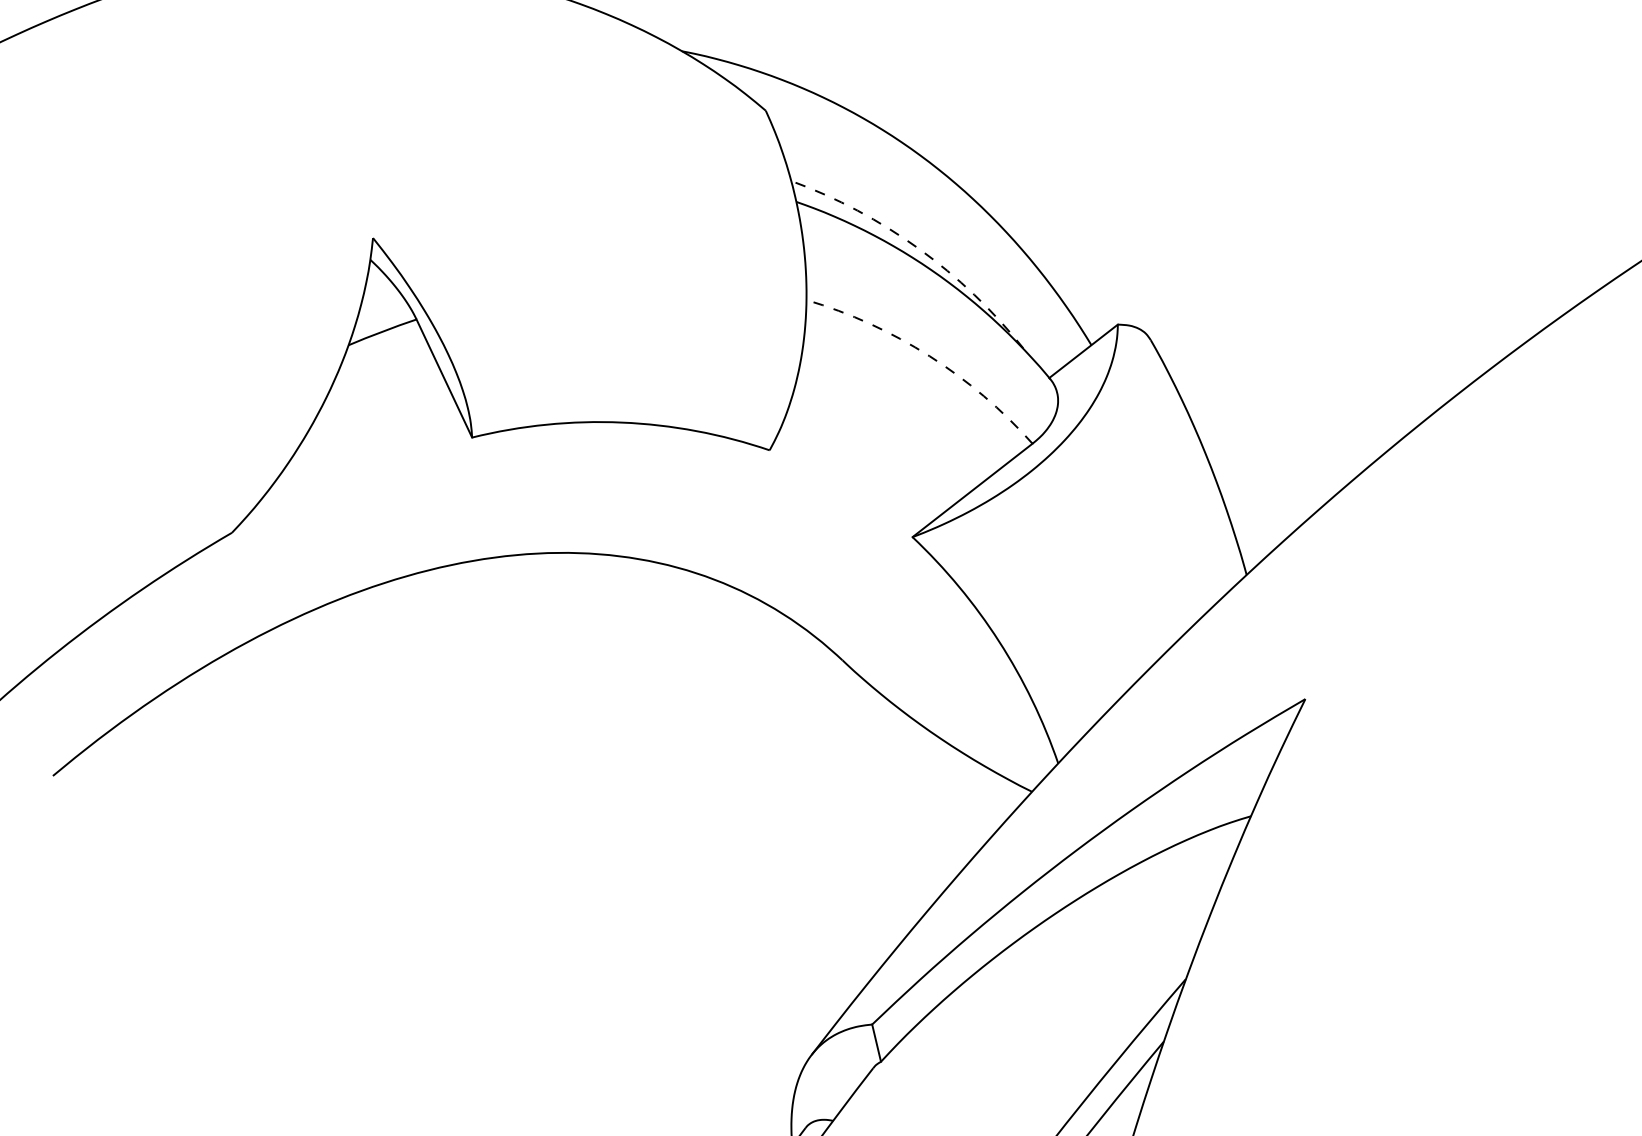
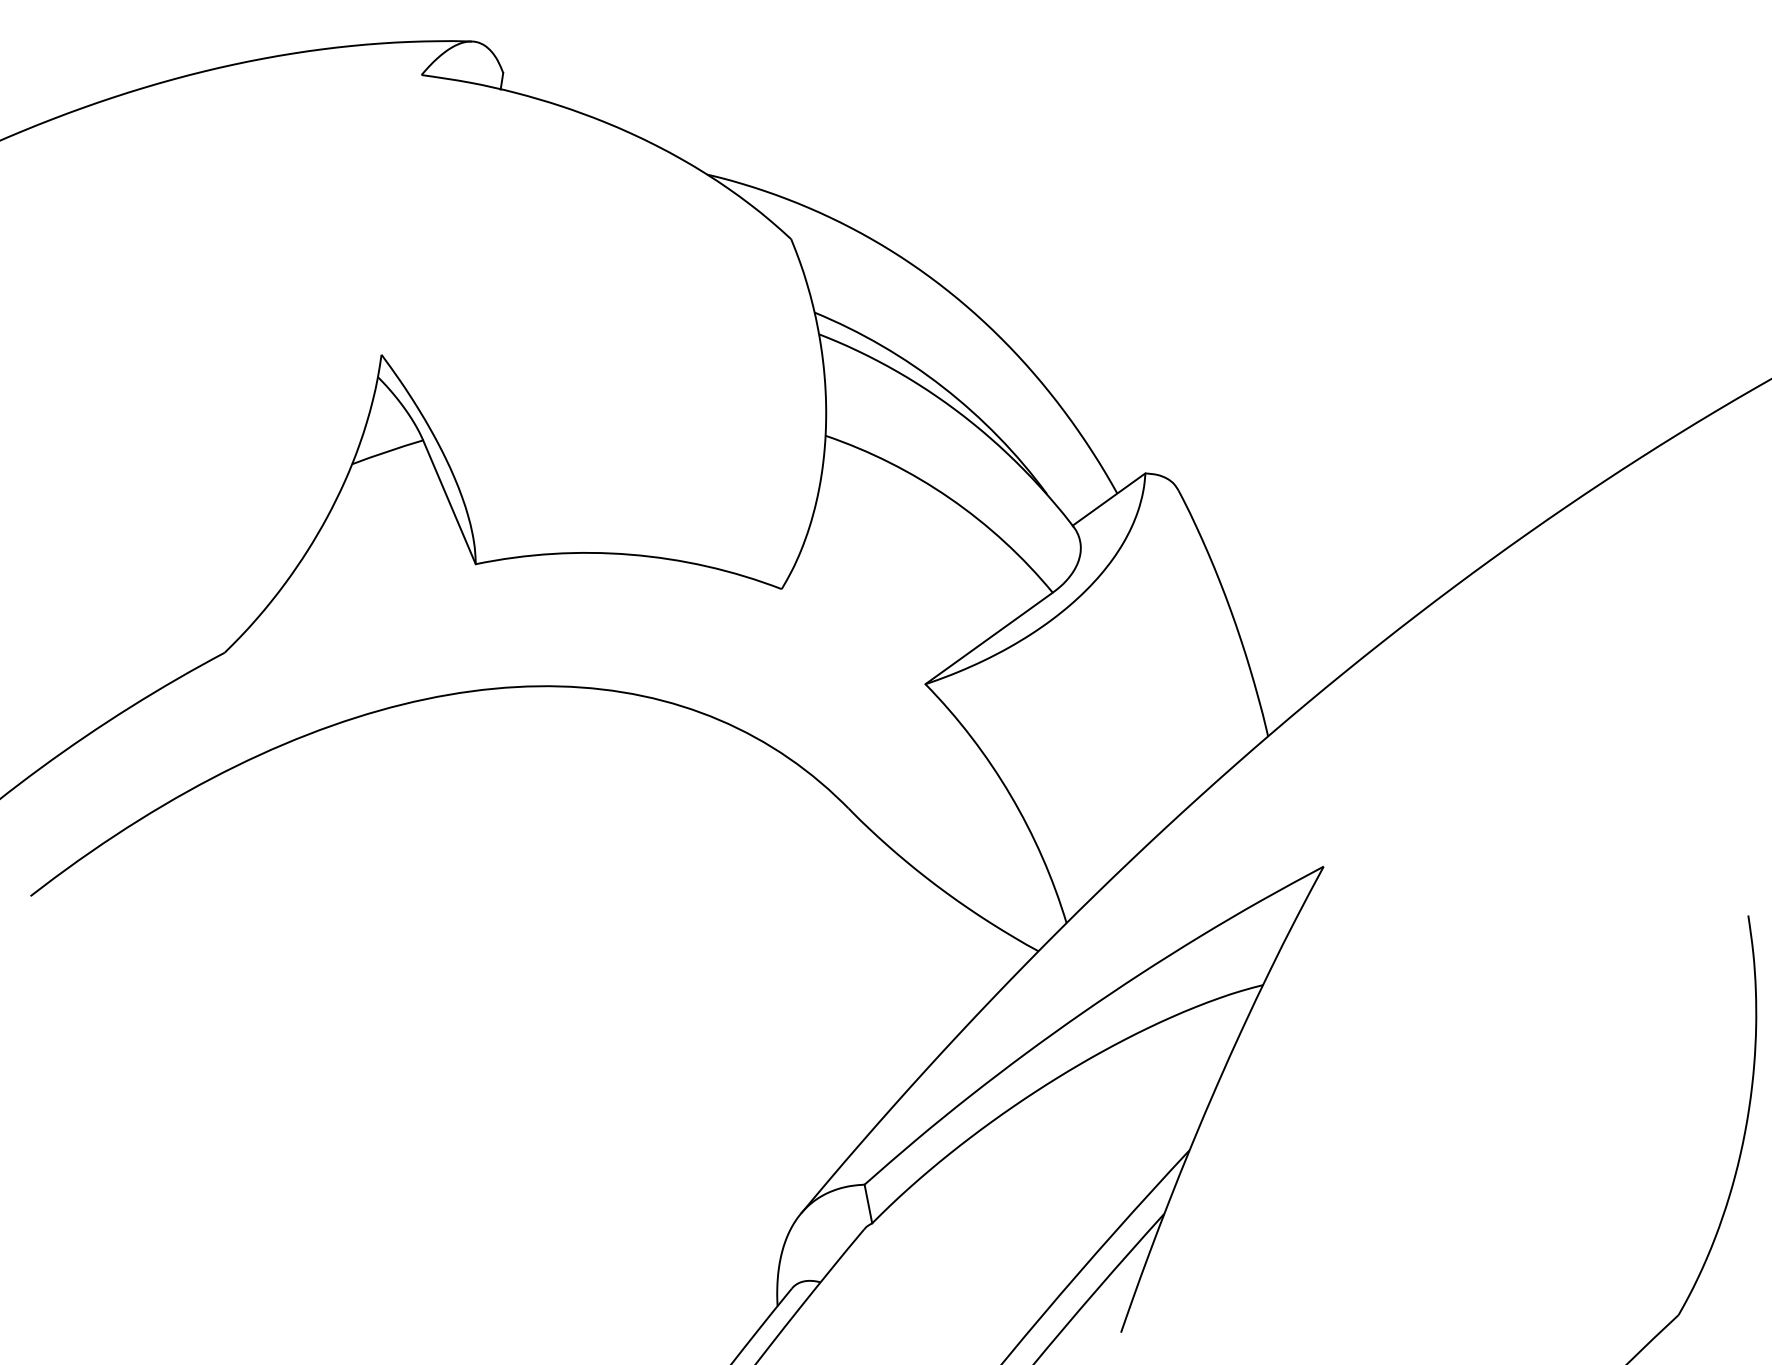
arc: (918, 248) -> (943, 387), dashed -> solid
arc: (929, 356) -> (950, 498), dashed -> solid

